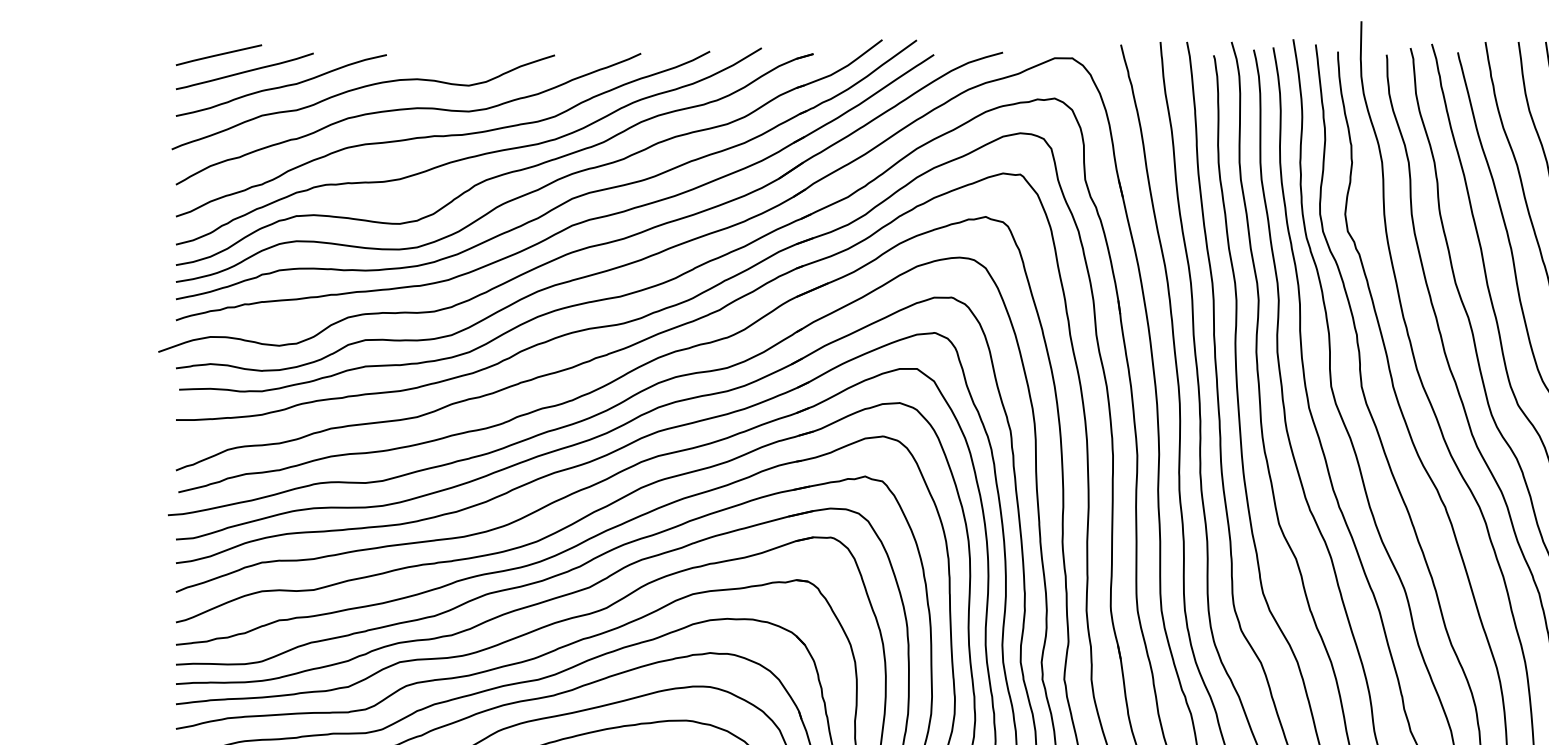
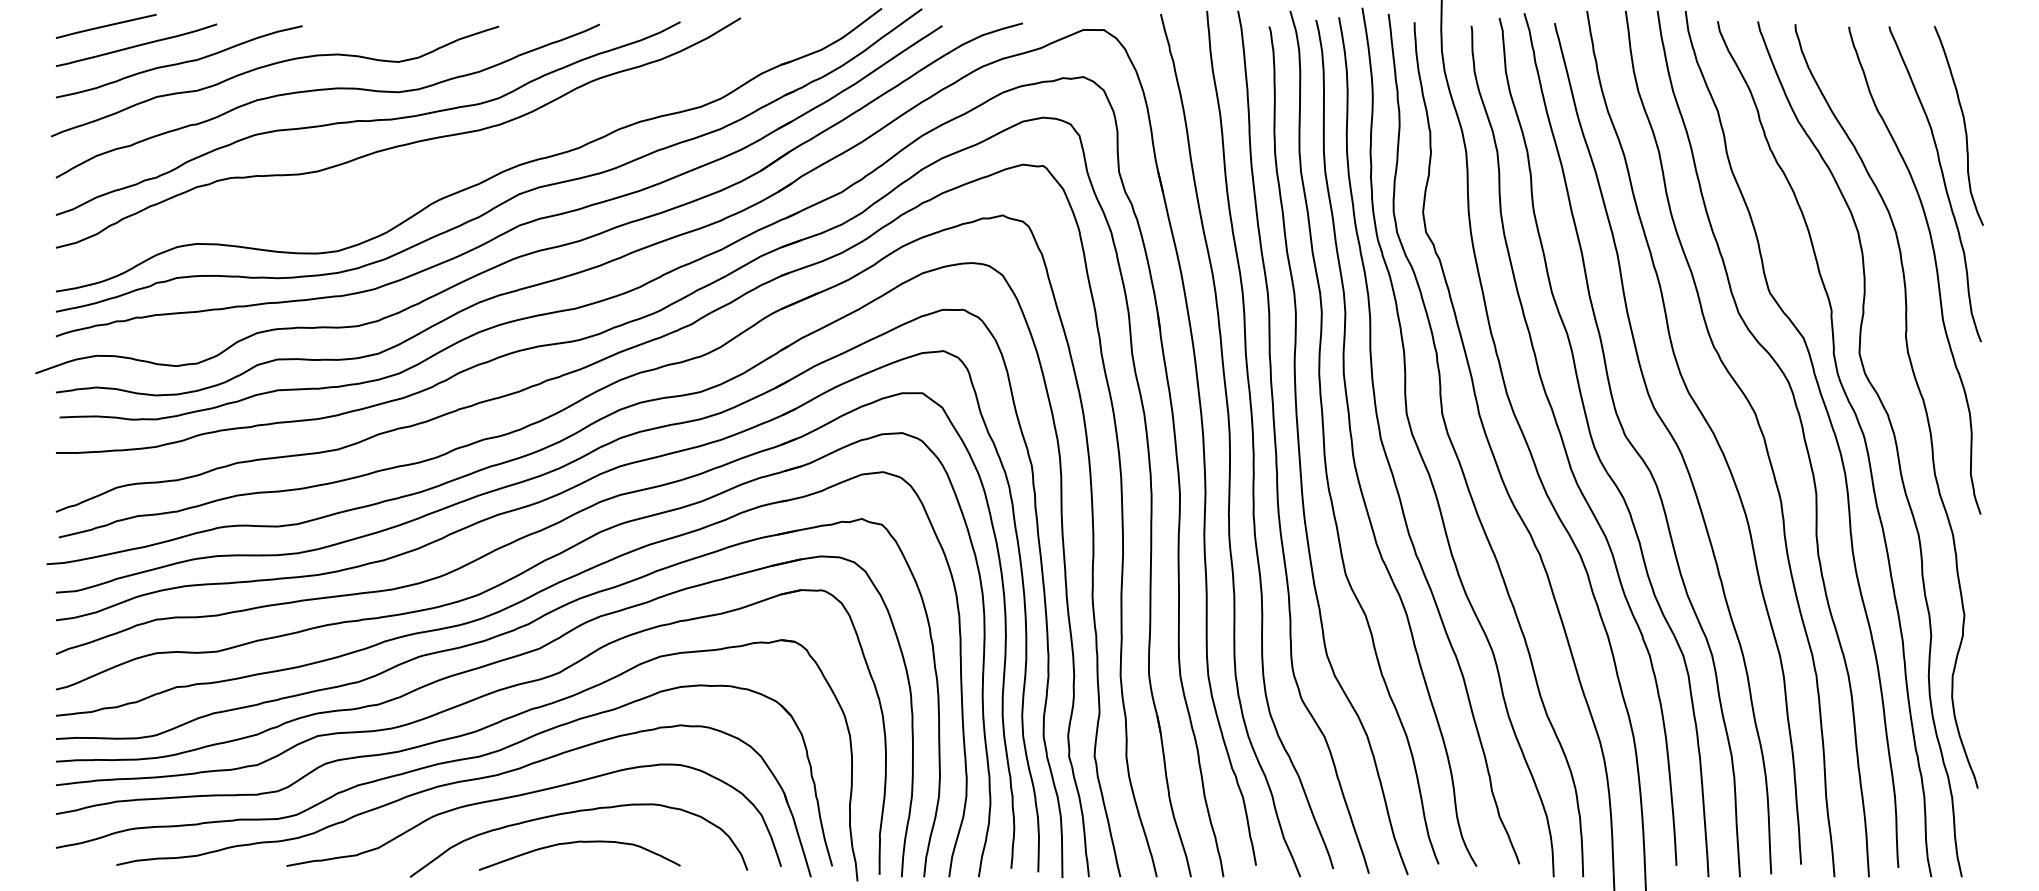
part: (498, 175) -> (433, 166), removed

